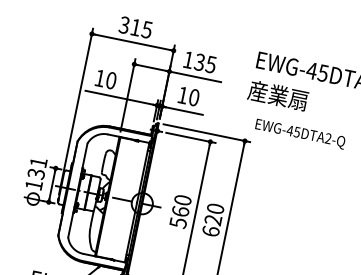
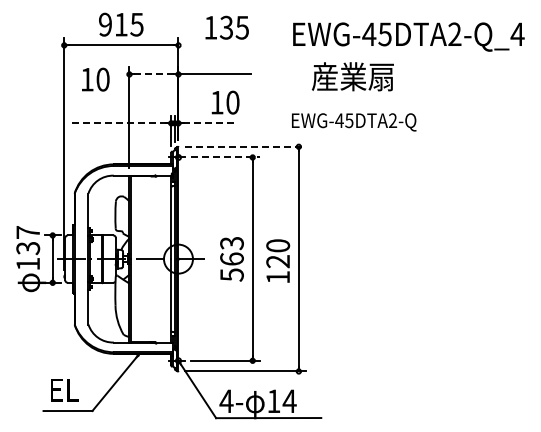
text: (123, 24) -> (104, 24), 315 -> 915
text: (199, 62) -> (226, 27), moved
line: (152, 68) -> (154, 74), solid -> dashed
text: (105, 79) -> (95, 79), moved
text: (277, 95) -> (352, 76), moved
text: (188, 96) -> (225, 102), moved
line: (120, 97) -> (119, 123), solid -> dashed
line: (184, 111) -> (209, 123), solid -> dashed
line: (207, 133) -> (246, 146), solid -> dashed
text: (300, 134) -> (354, 122), moved
line: (191, 138) -> (226, 157), solid -> dashed
text: (38, 162) -> (27, 232), 131 -> 137
text: (182, 200) -> (231, 243), 560 -> 563
text: (211, 230) -> (278, 276), 620 -> 120

